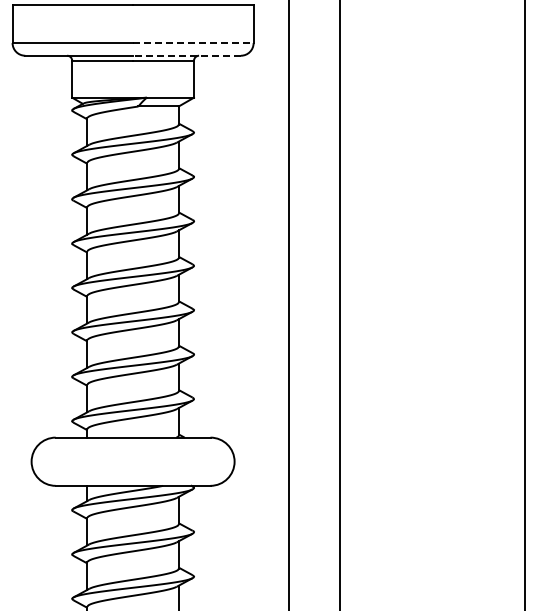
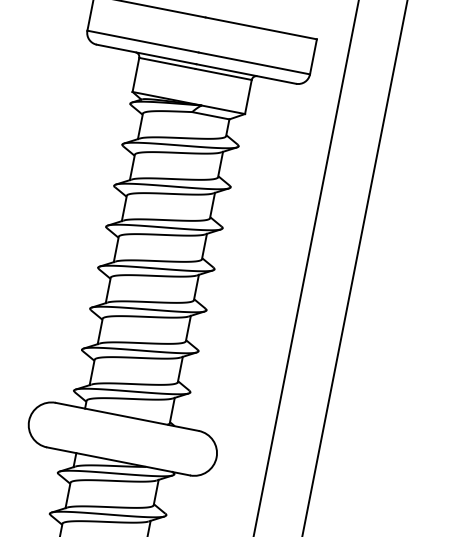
line: (193, 43) -> (254, 63), dashed -> solid
line: (187, 55) -> (246, 73), dashed -> solid

